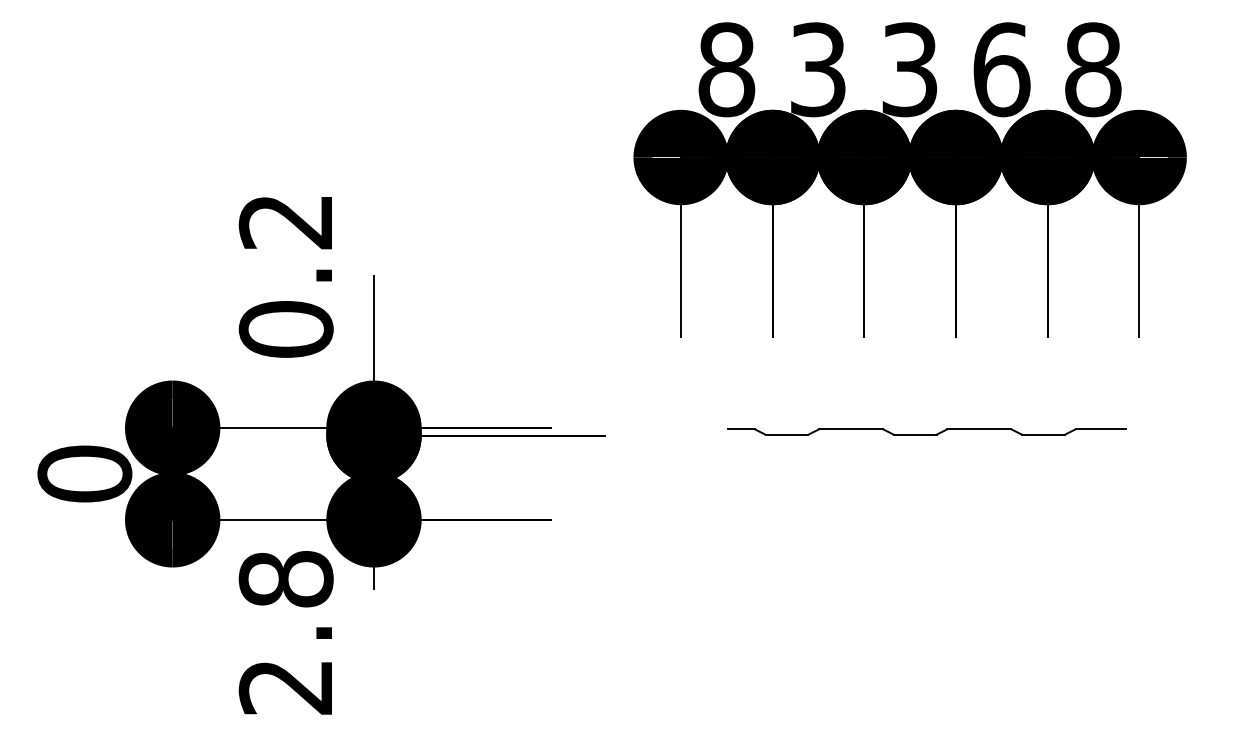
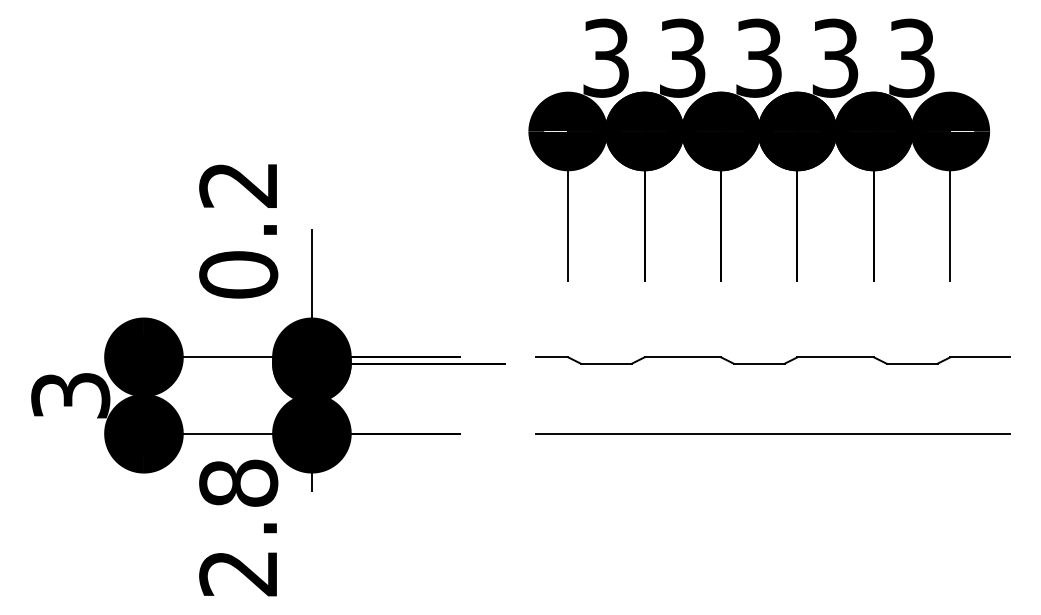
text: (726, 69) -> (606, 58), 8 -> 3
text: (1001, 69) -> (835, 58), 6 -> 3
text: (1093, 69) -> (912, 58), 8 -> 3
part: (926, 431) -> (772, 360), size x1.43
text: (84, 473) -> (70, 395), 0 -> 3
line: (926, 519) -> (772, 433), added

